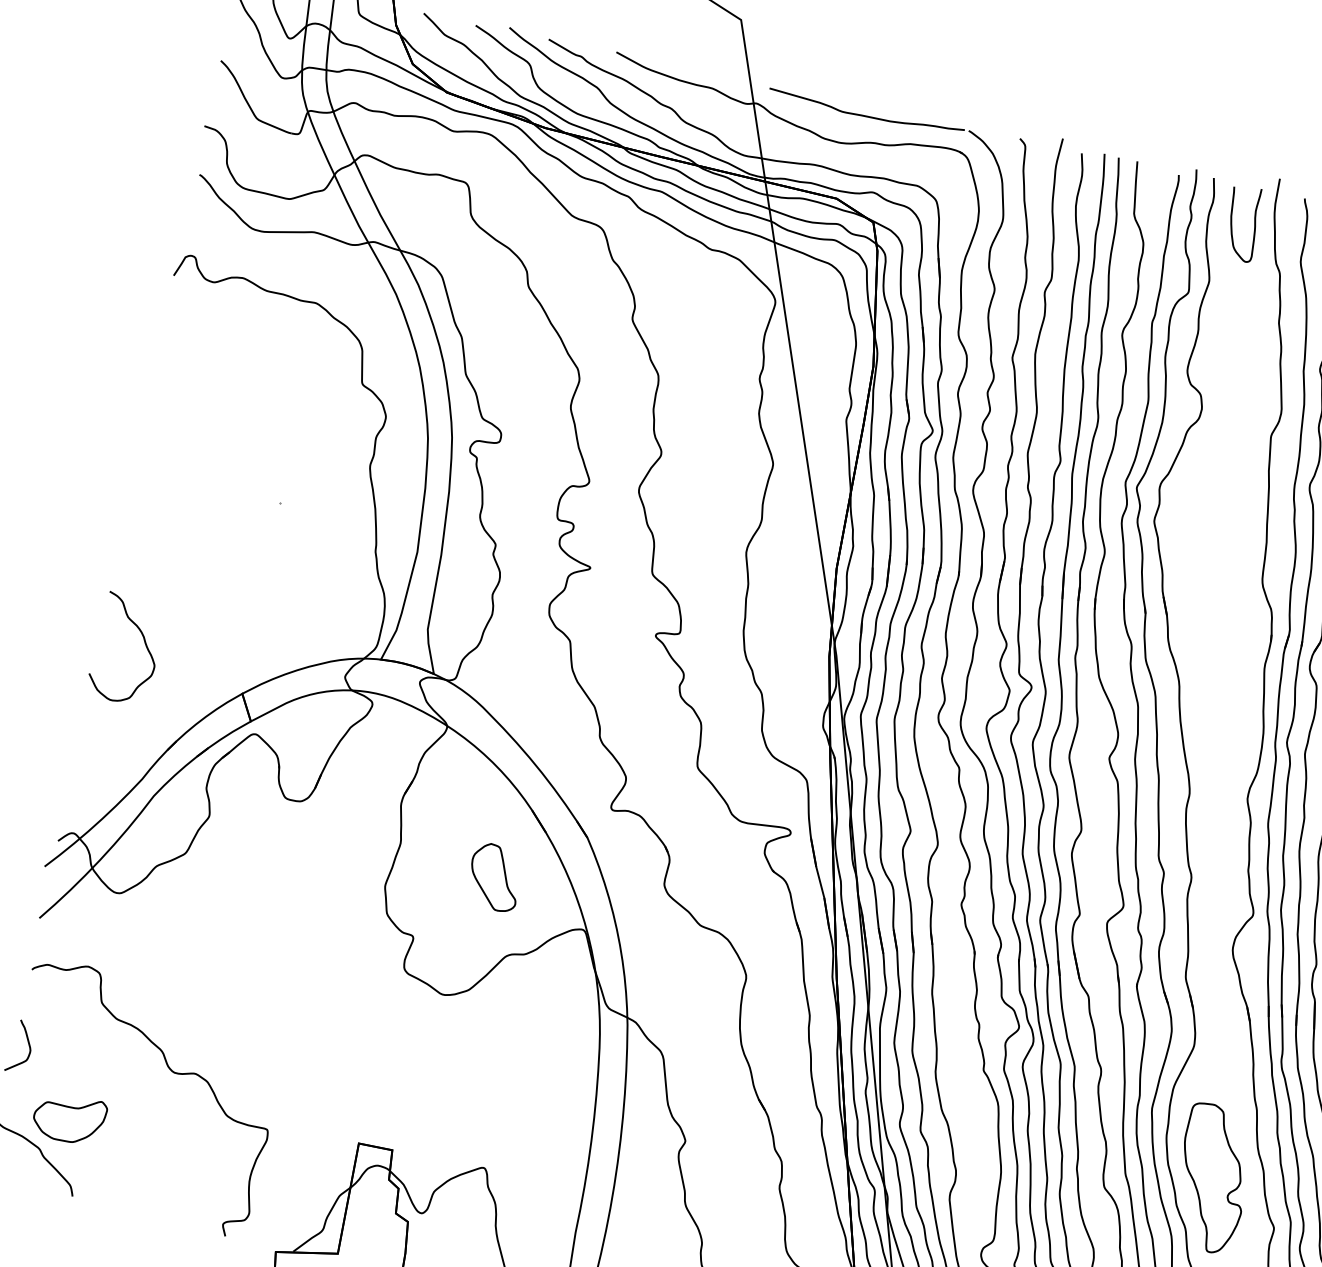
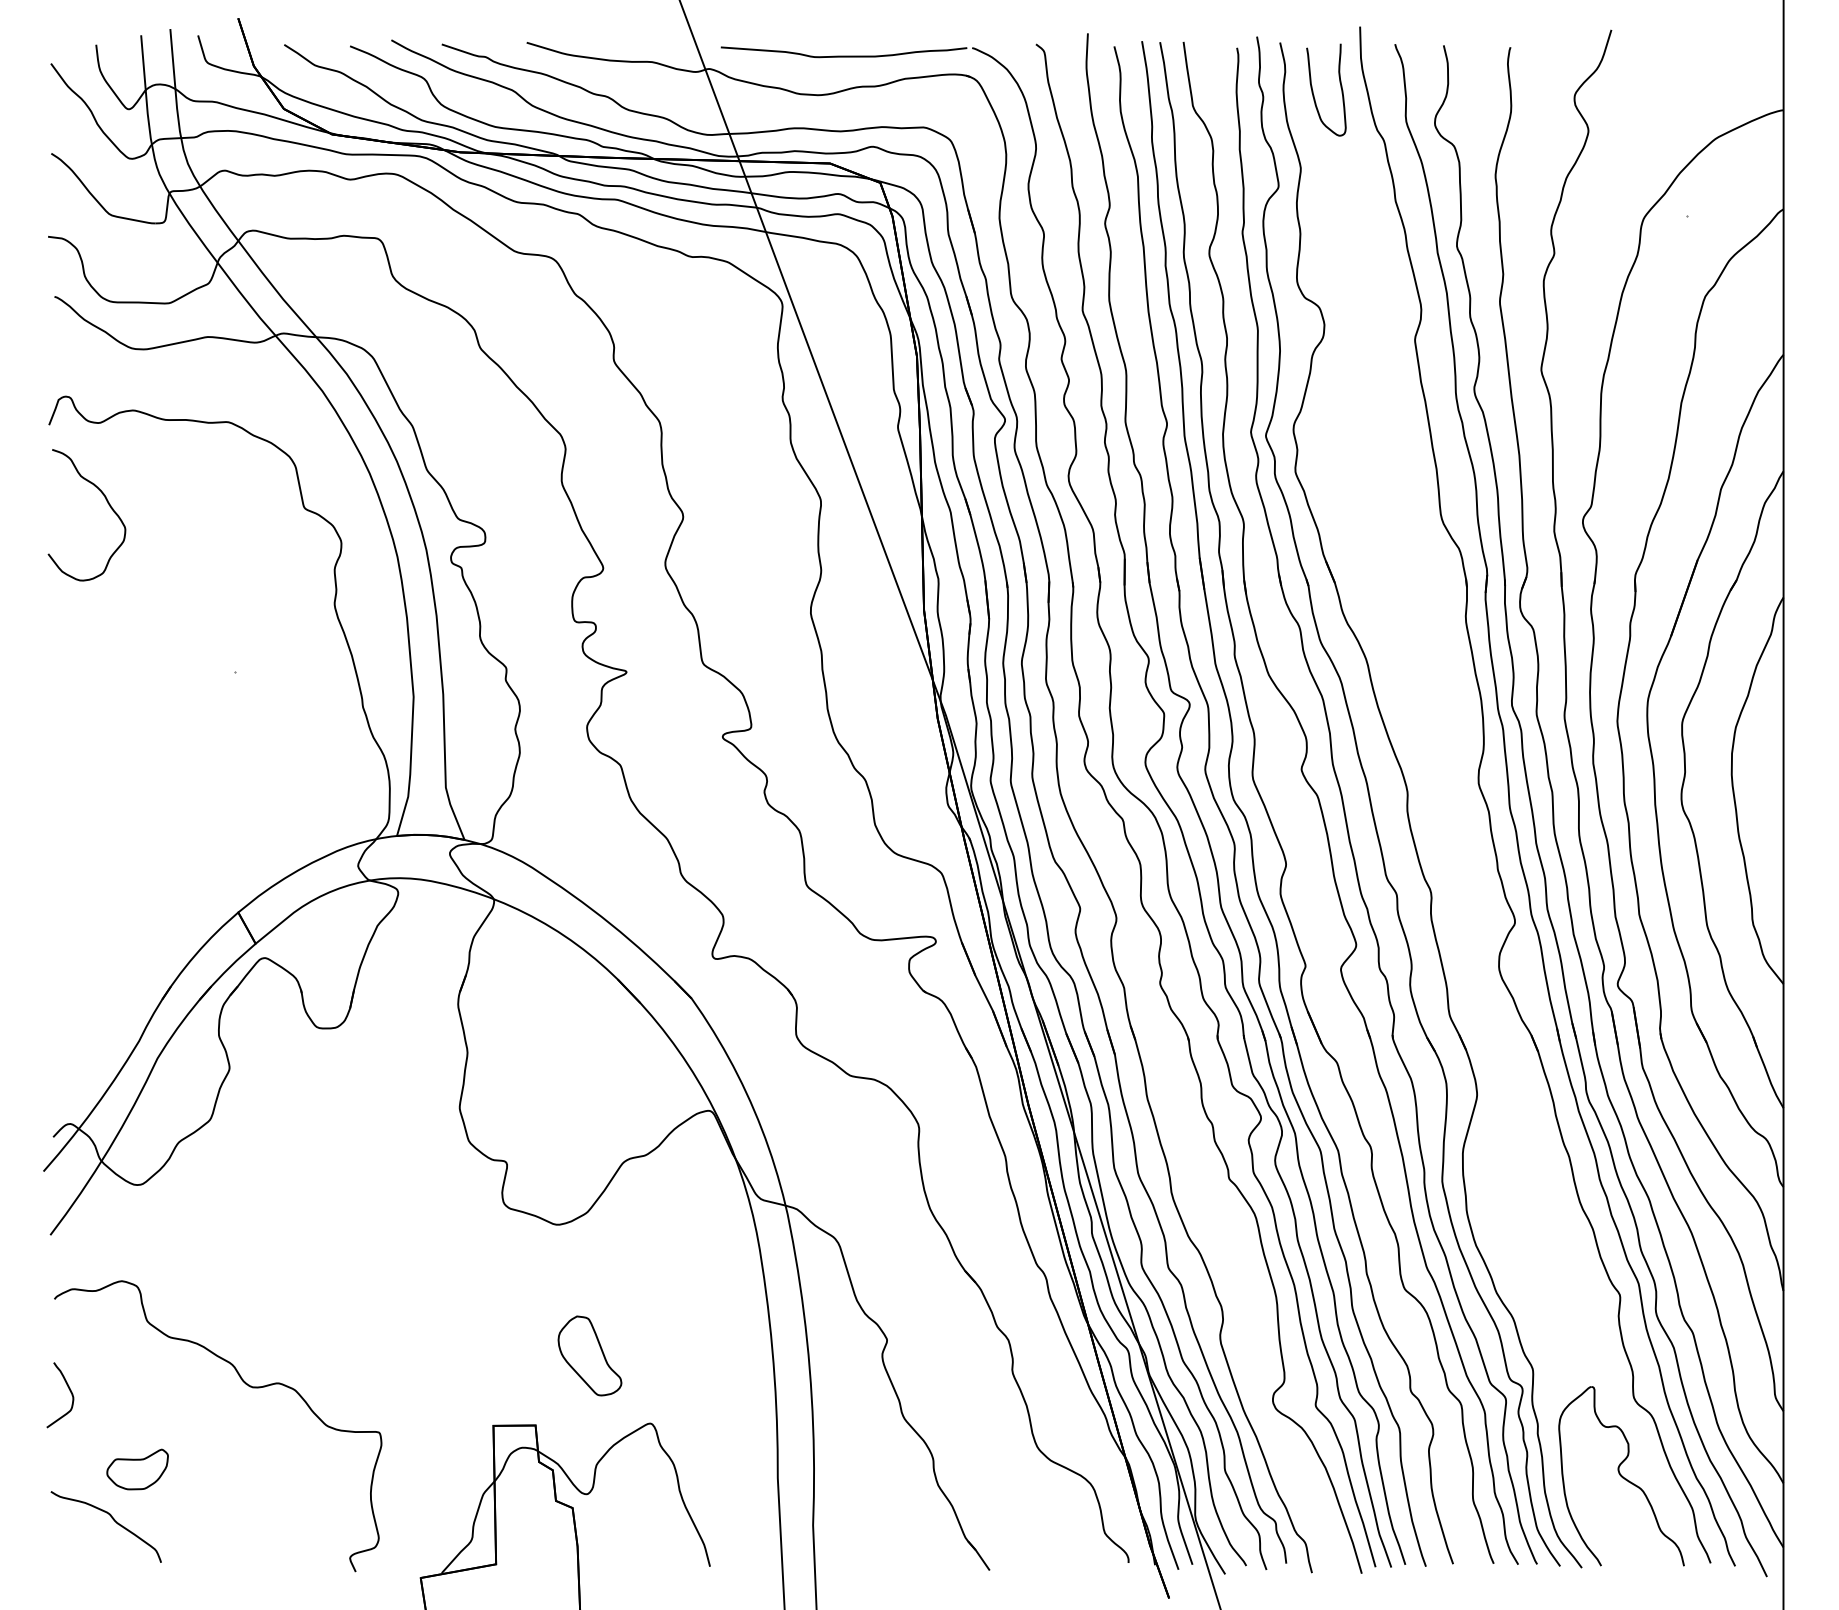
curve: (144, 643) -> (107, 503), moved
part: (494, 876) -> (589, 1355), moved
part: (69, 1118) -> (137, 1469), size x0.7
part: (1212, 1178) -> (1533, 1250), removed

